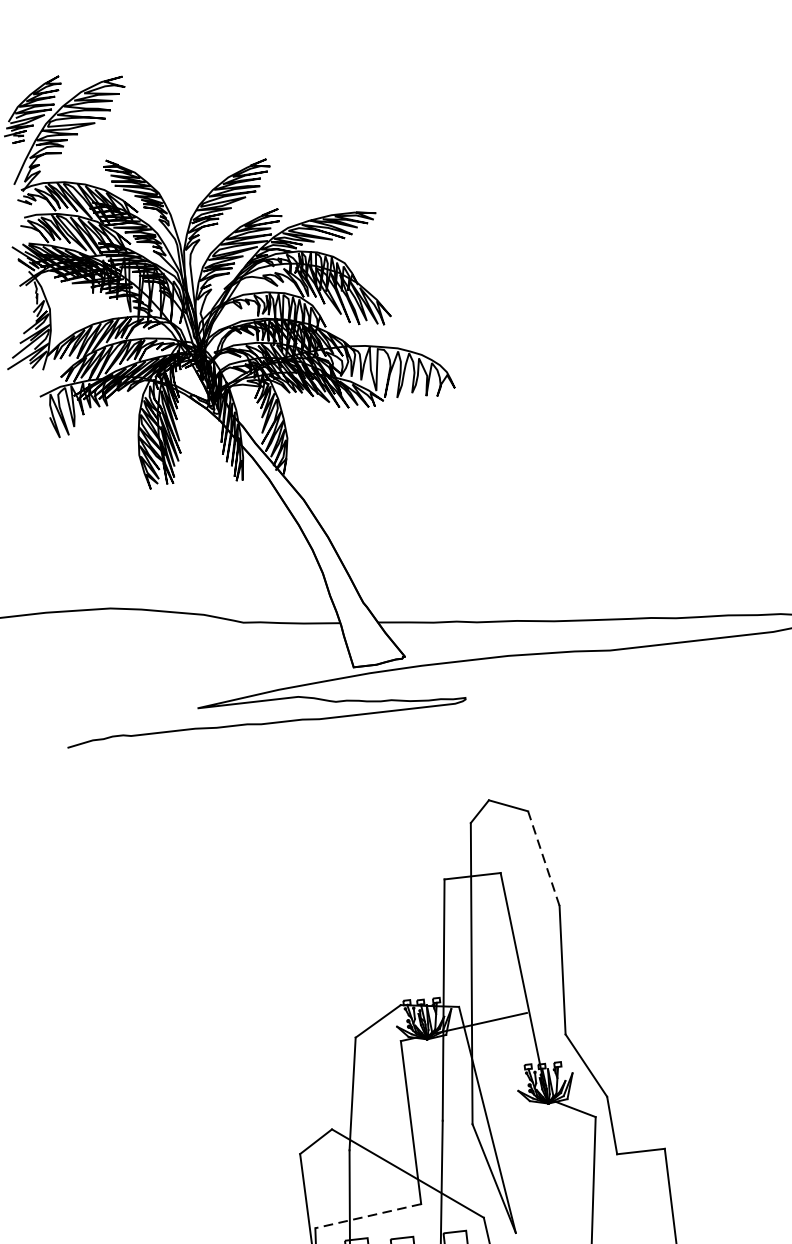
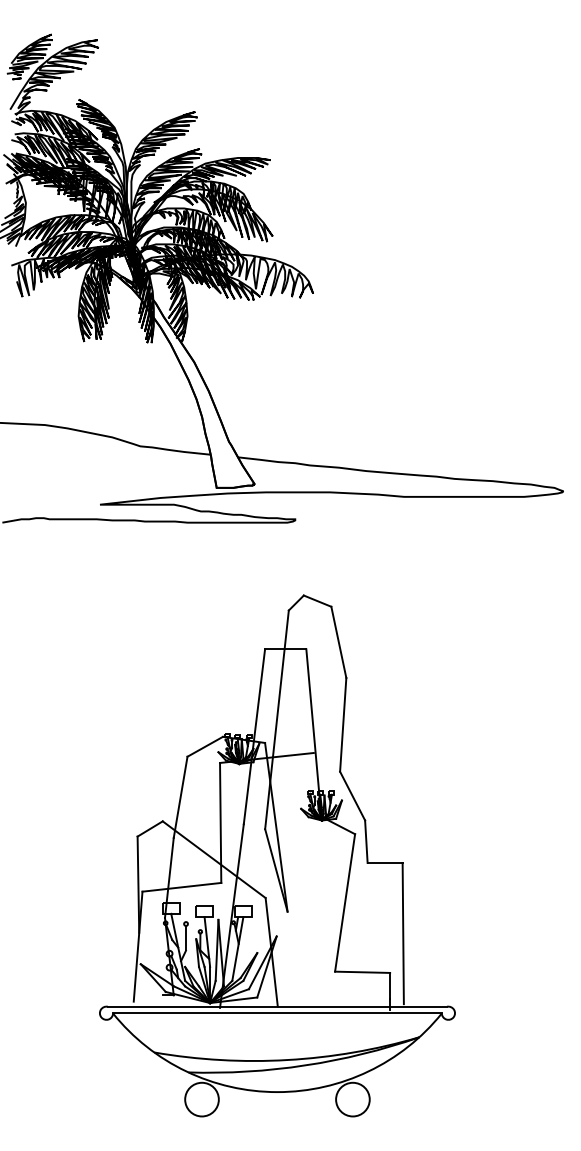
line: (543, 857) -> (338, 641), dashed -> solid
line: (367, 1216) -> (181, 887), dashed -> solid

